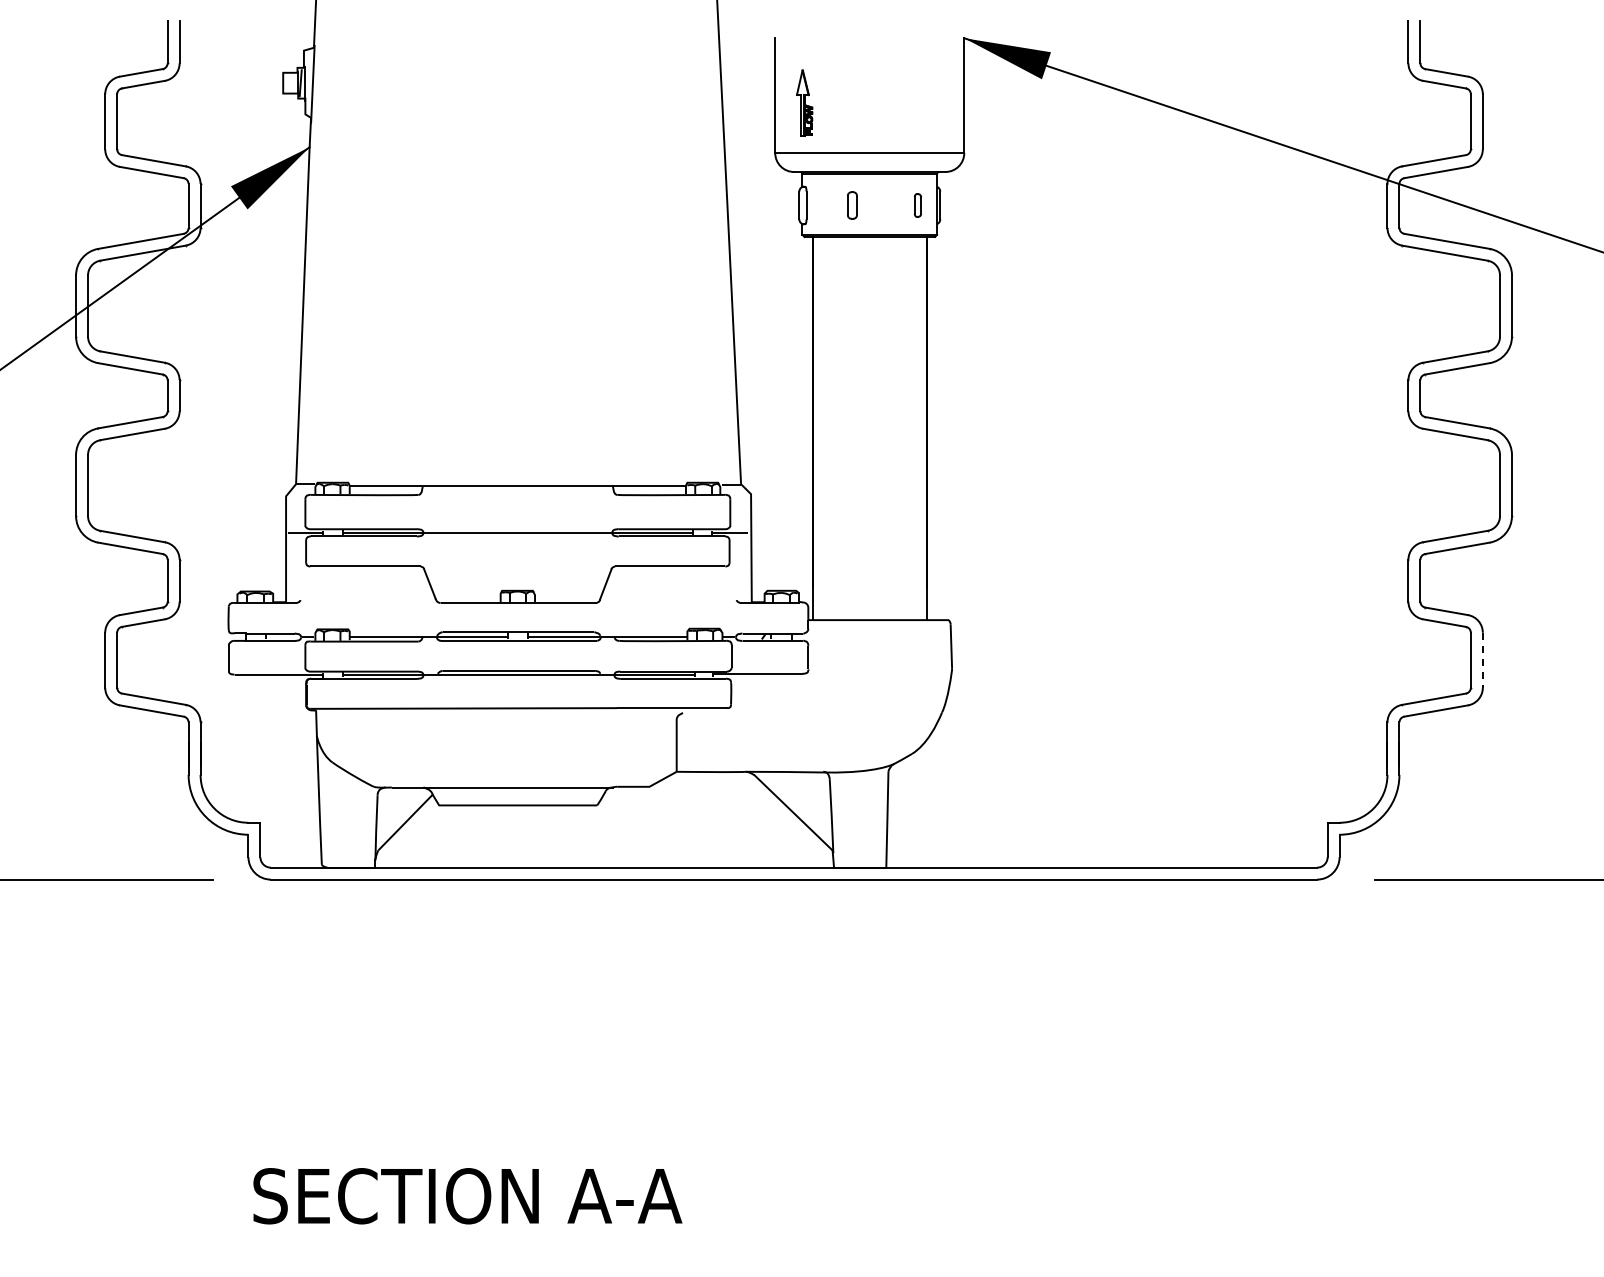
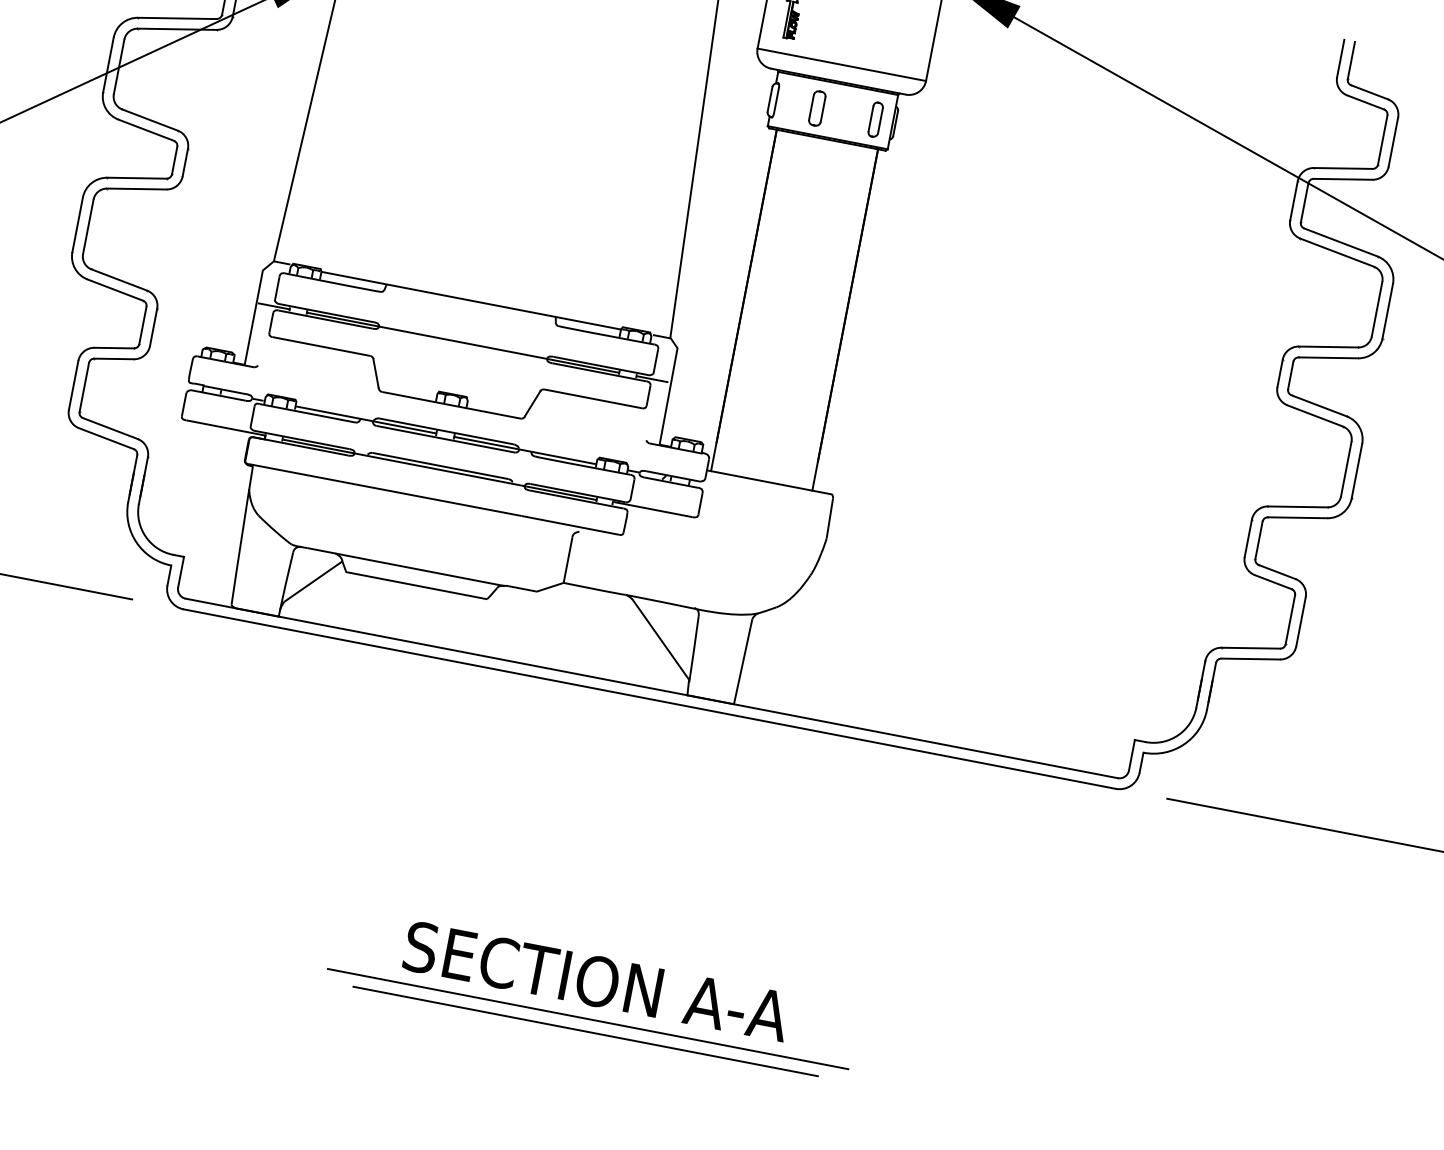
part: (852, 205) -> (817, 108), size x1.43
part: (917, 205) -> (875, 119), size x1.67
line: (1482, 660) -> (1300, 621), dashed -> solid
text: (467, 1196) -> (596, 981), moved
line: (794, 1238) -> (588, 1018), added
line: (793, 1252) -> (585, 1031), added

